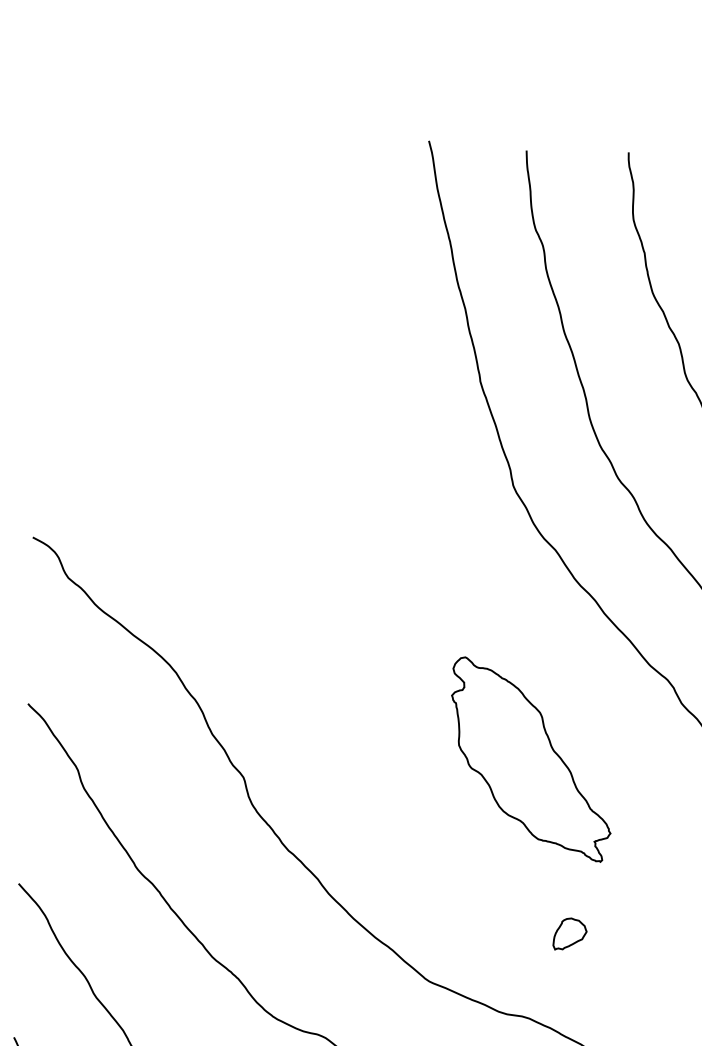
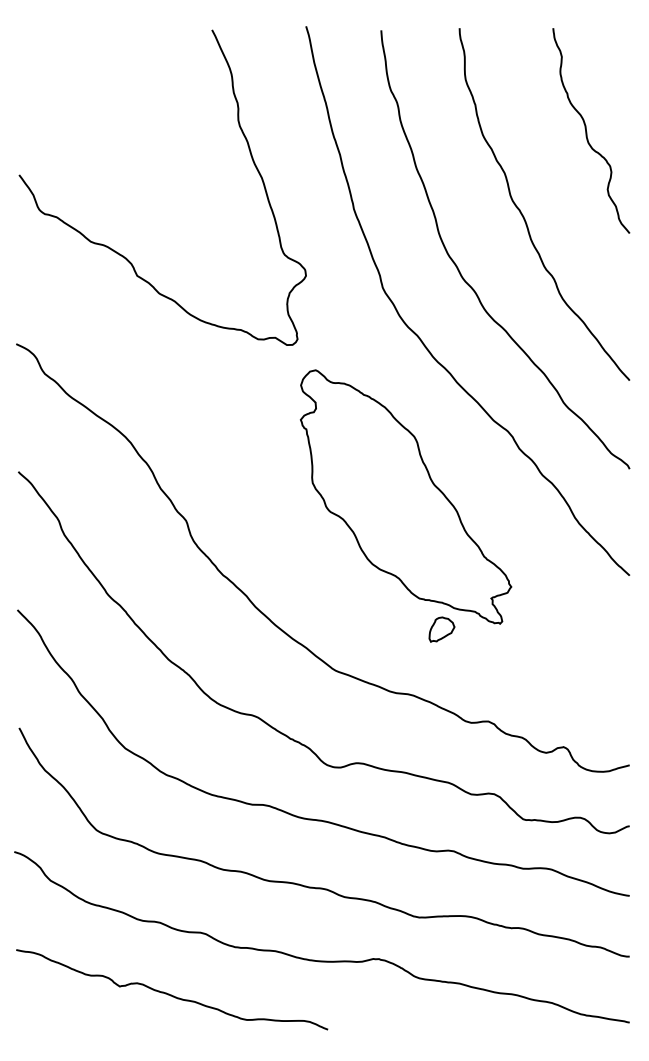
curve: (173, 425) -> (120, 253), added
part: (531, 758) -> (406, 496), size x1.67

